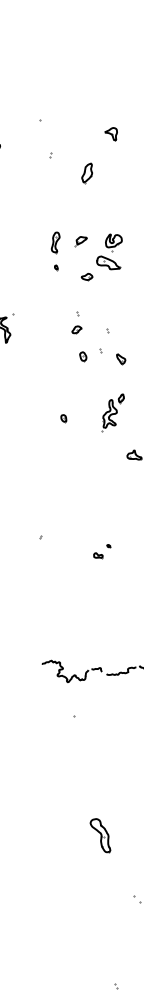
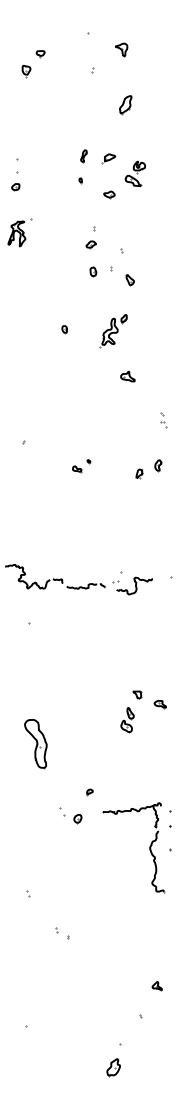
part: (111, 134) -> (121, 49), moved
part: (87, 173) -> (125, 105), moved
part: (55, 243) -> (83, 156), size x0.6
part: (109, 251) -> (135, 173), size x0.7
part: (100, 835) -> (35, 743), size x1.4

